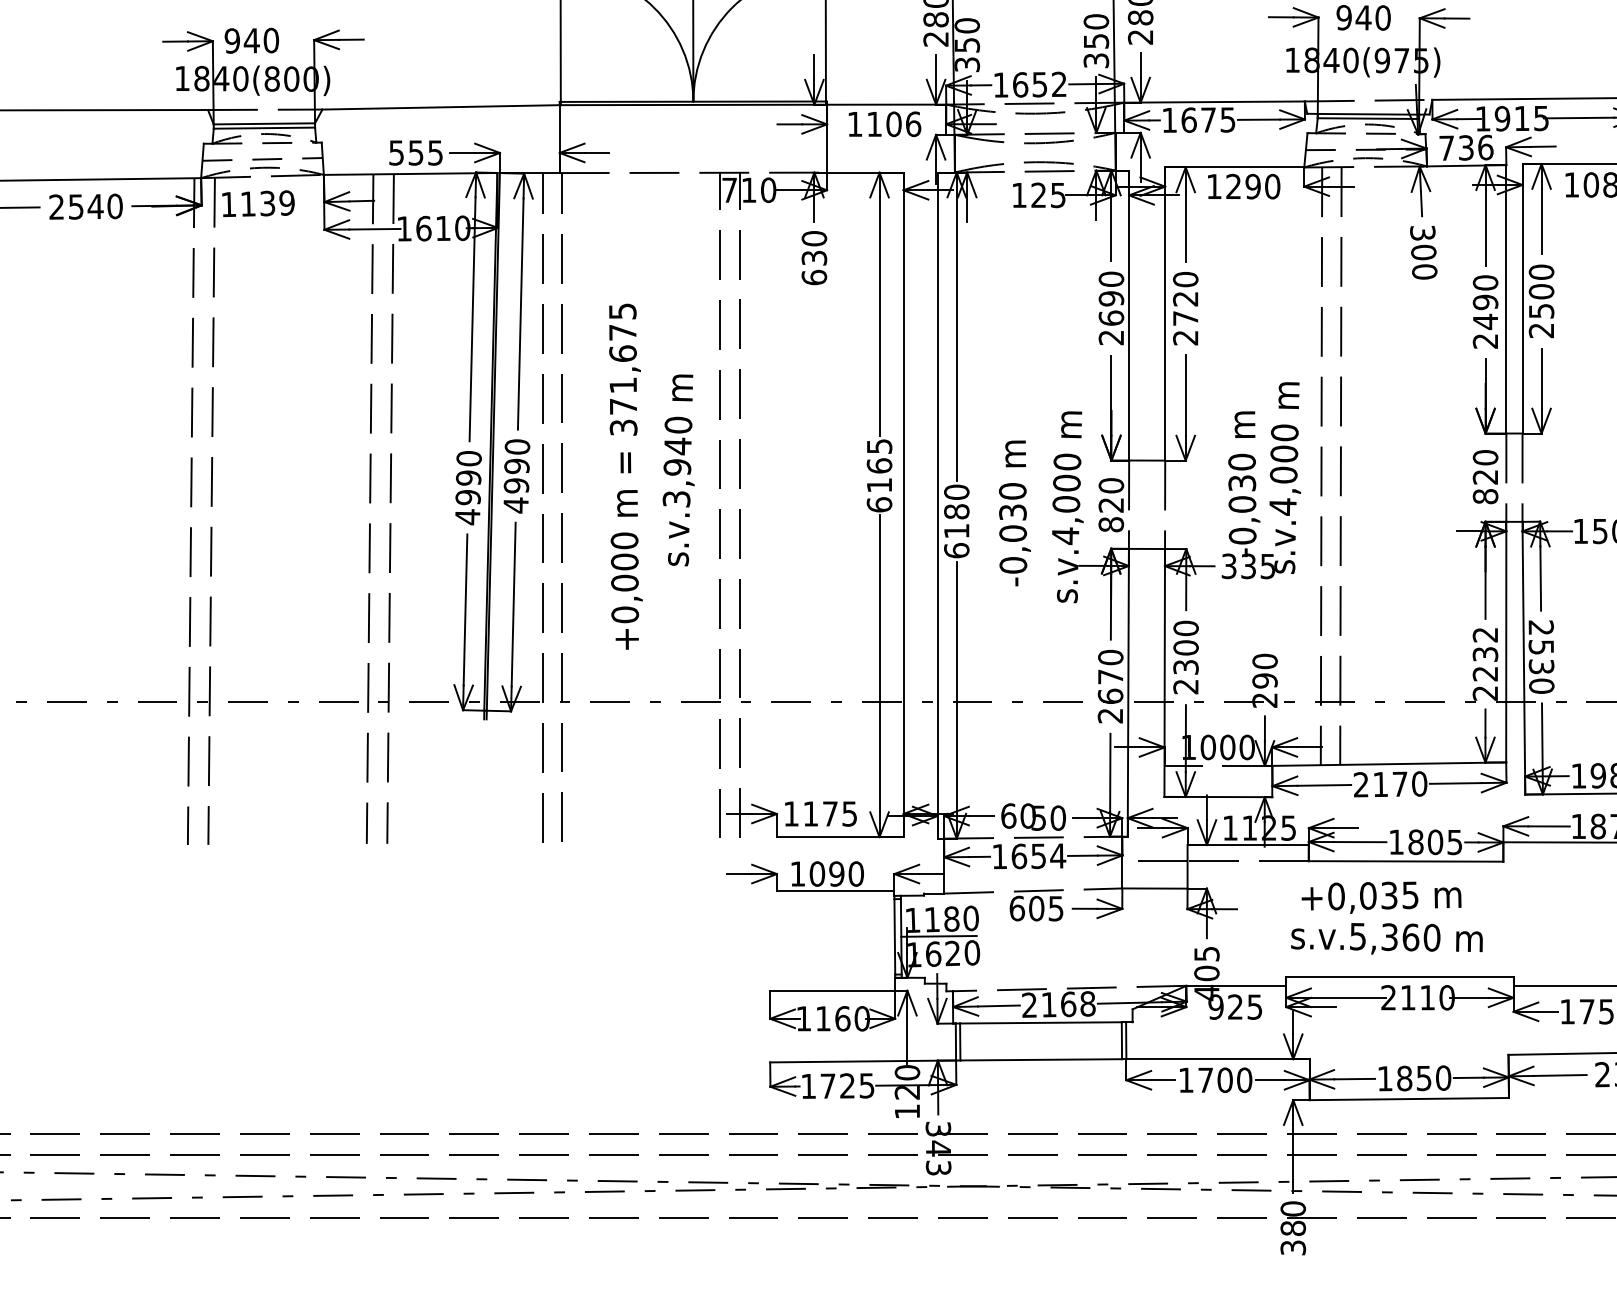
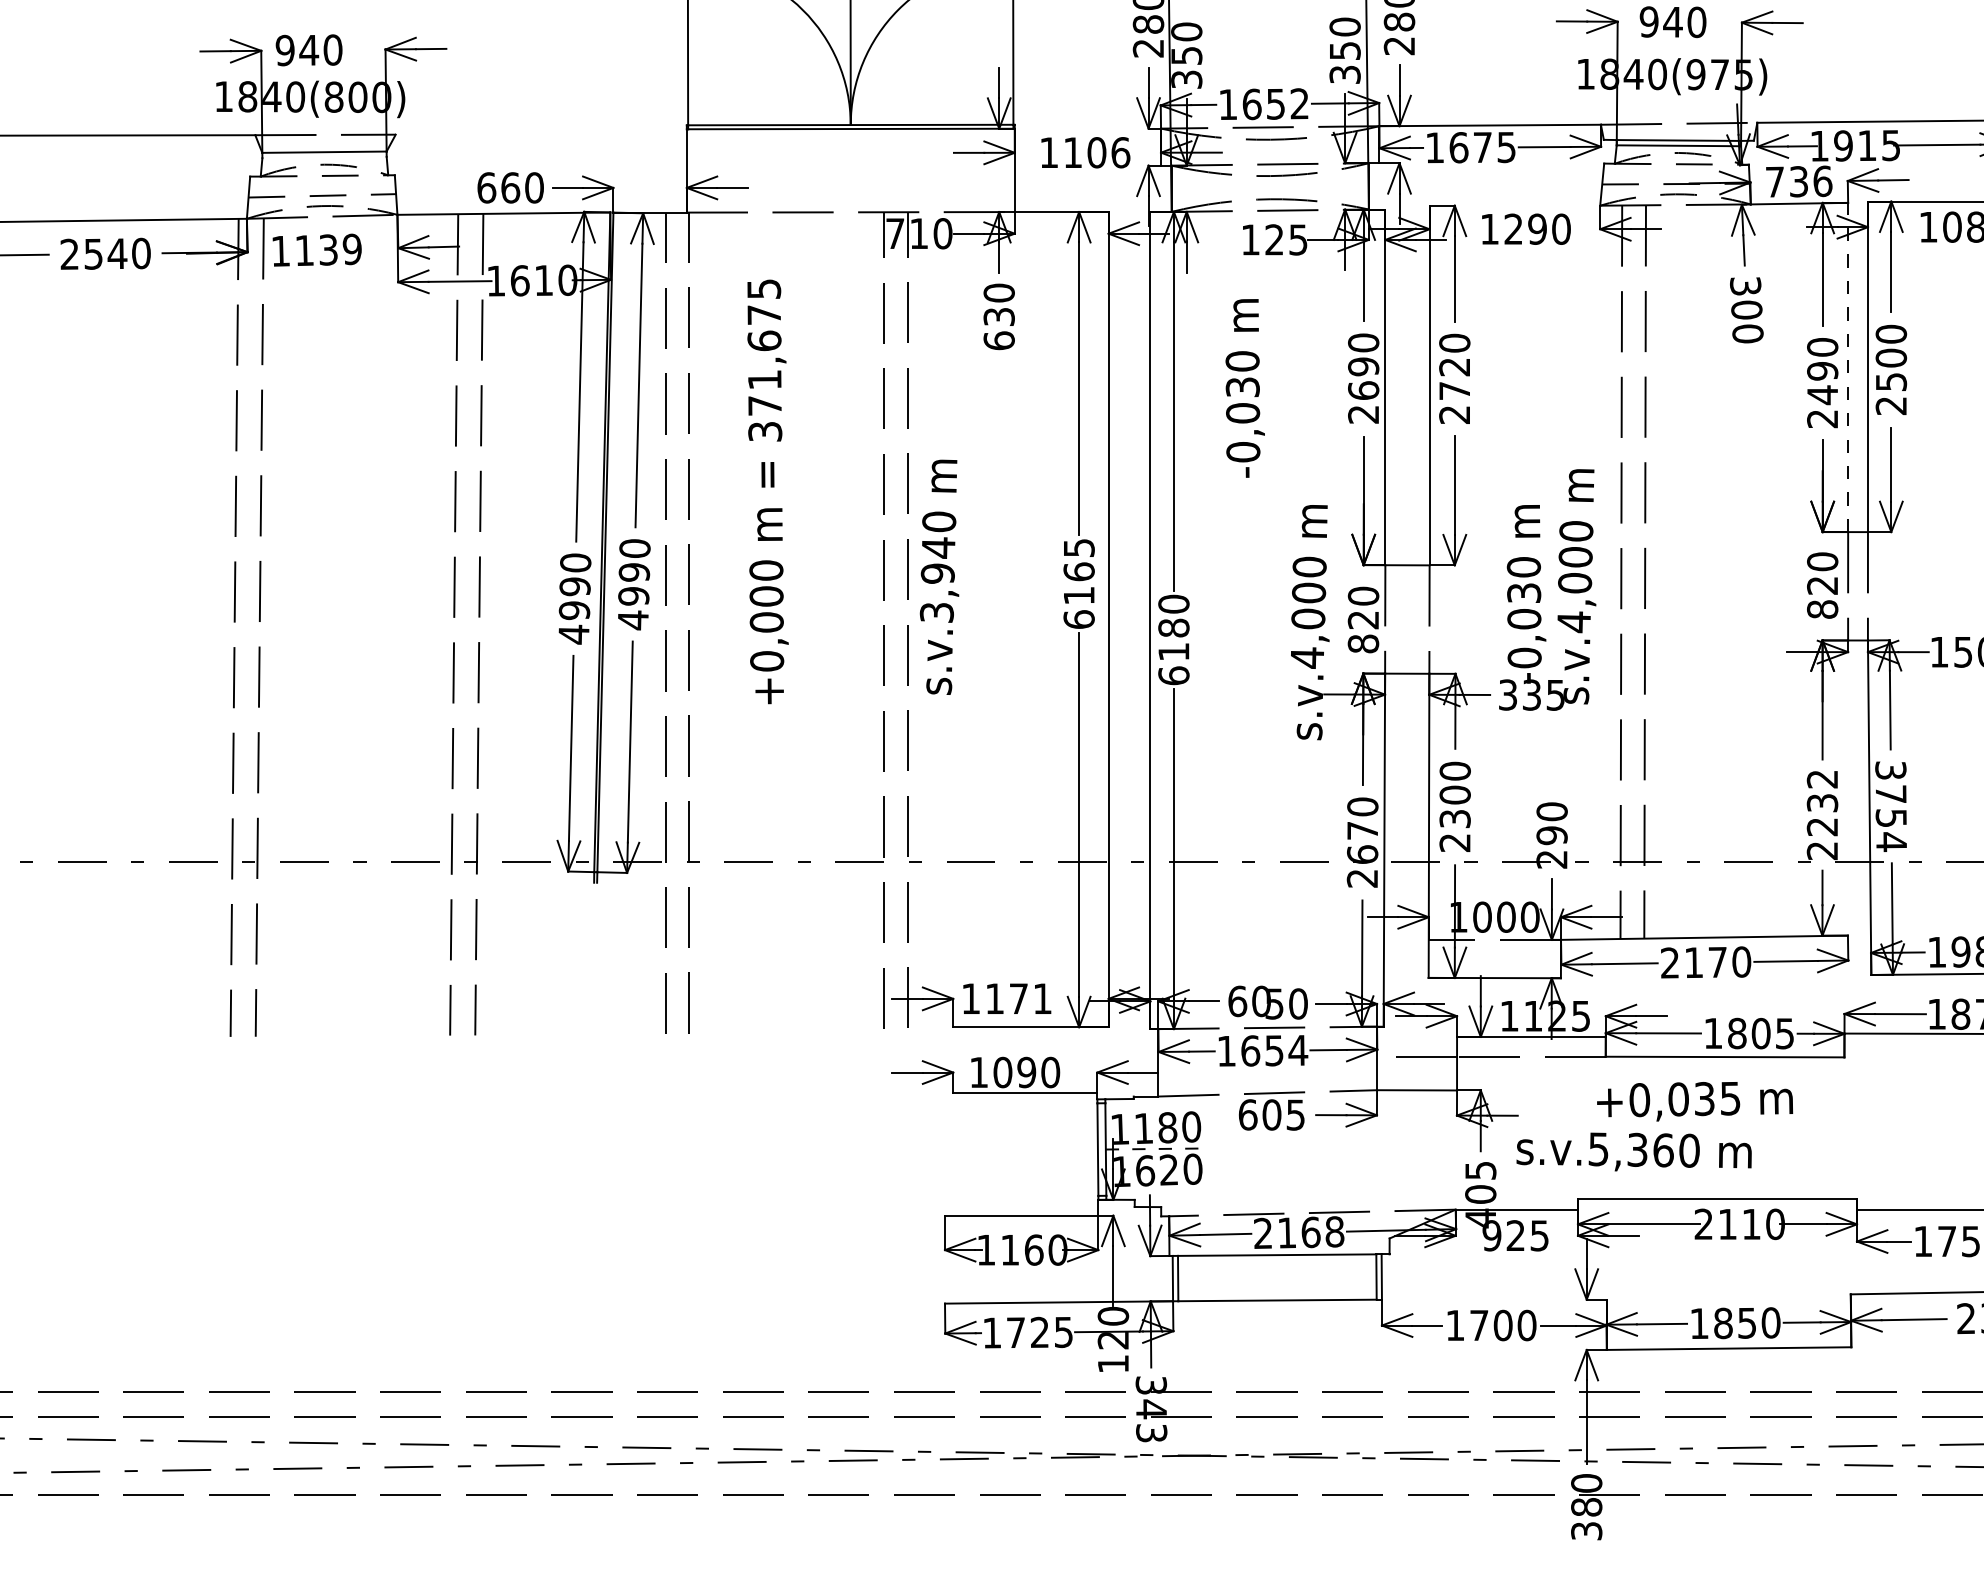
line: (886, 104) -> (1087, 128), removed
line: (440, 107) -> (540, 132), removed
line: (264, 127) -> (324, 156), removed
text: (416, 152) -> (511, 187), 555 -> 660
line: (1234, 167) -> (1514, 205), removed
line: (1506, 298) -> (1848, 366), solid -> dashed
text: (678, 470) -> (939, 577), moved
text: (625, 476) -> (767, 491), moved
text: (1014, 513) -> (1244, 388), moved
line: (1506, 641) -> (1848, 787), removed
text: (1541, 657) -> (1891, 806), 2530 -> 3754
text: (849, 813) -> (1042, 998), 1175 -> 1171
line: (939, 936) -> (1152, 1149), solid -> dashed
text: (1386, 938) -> (1633, 1151), moved
line: (1217, 1059) -> (1493, 1300), removed

